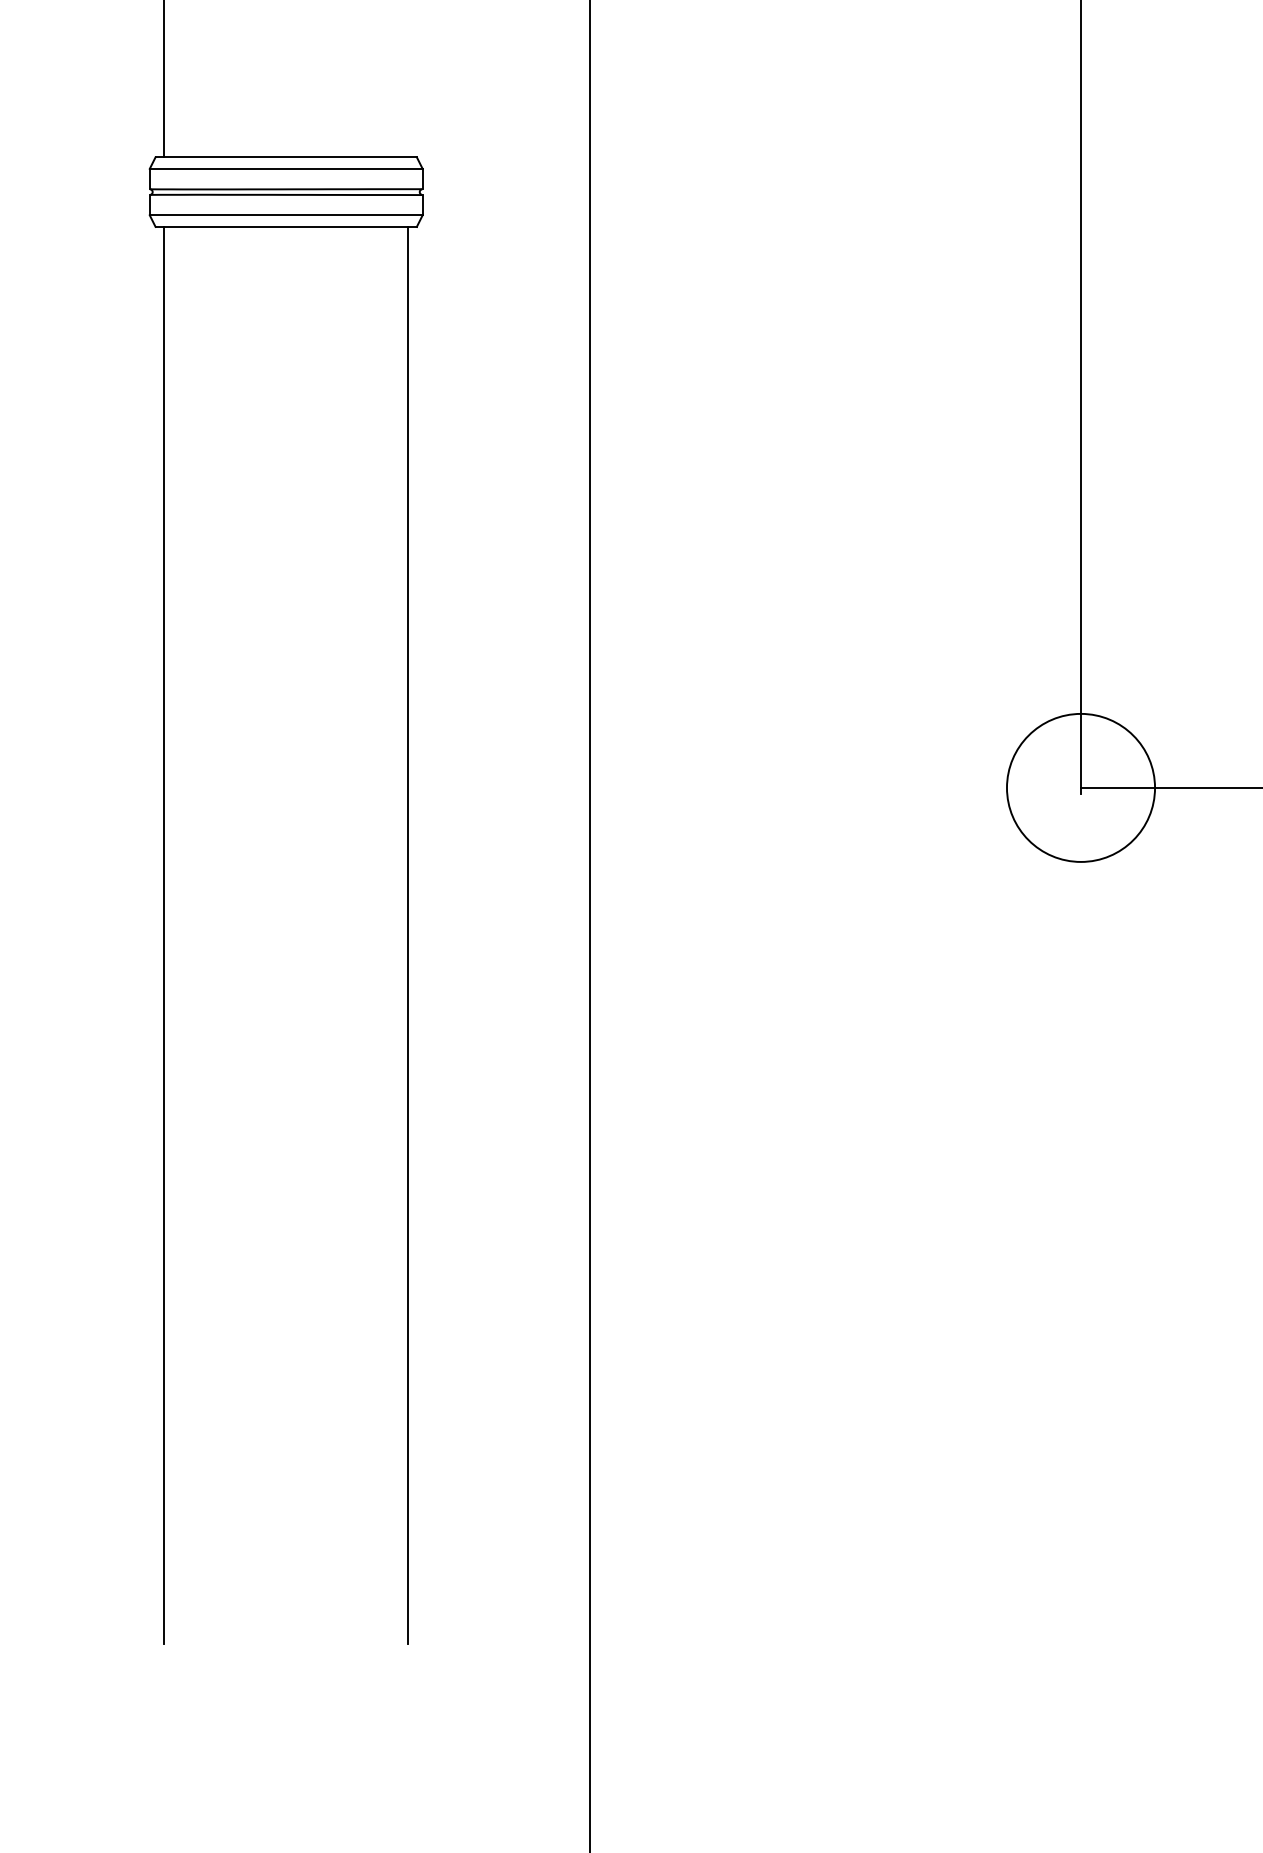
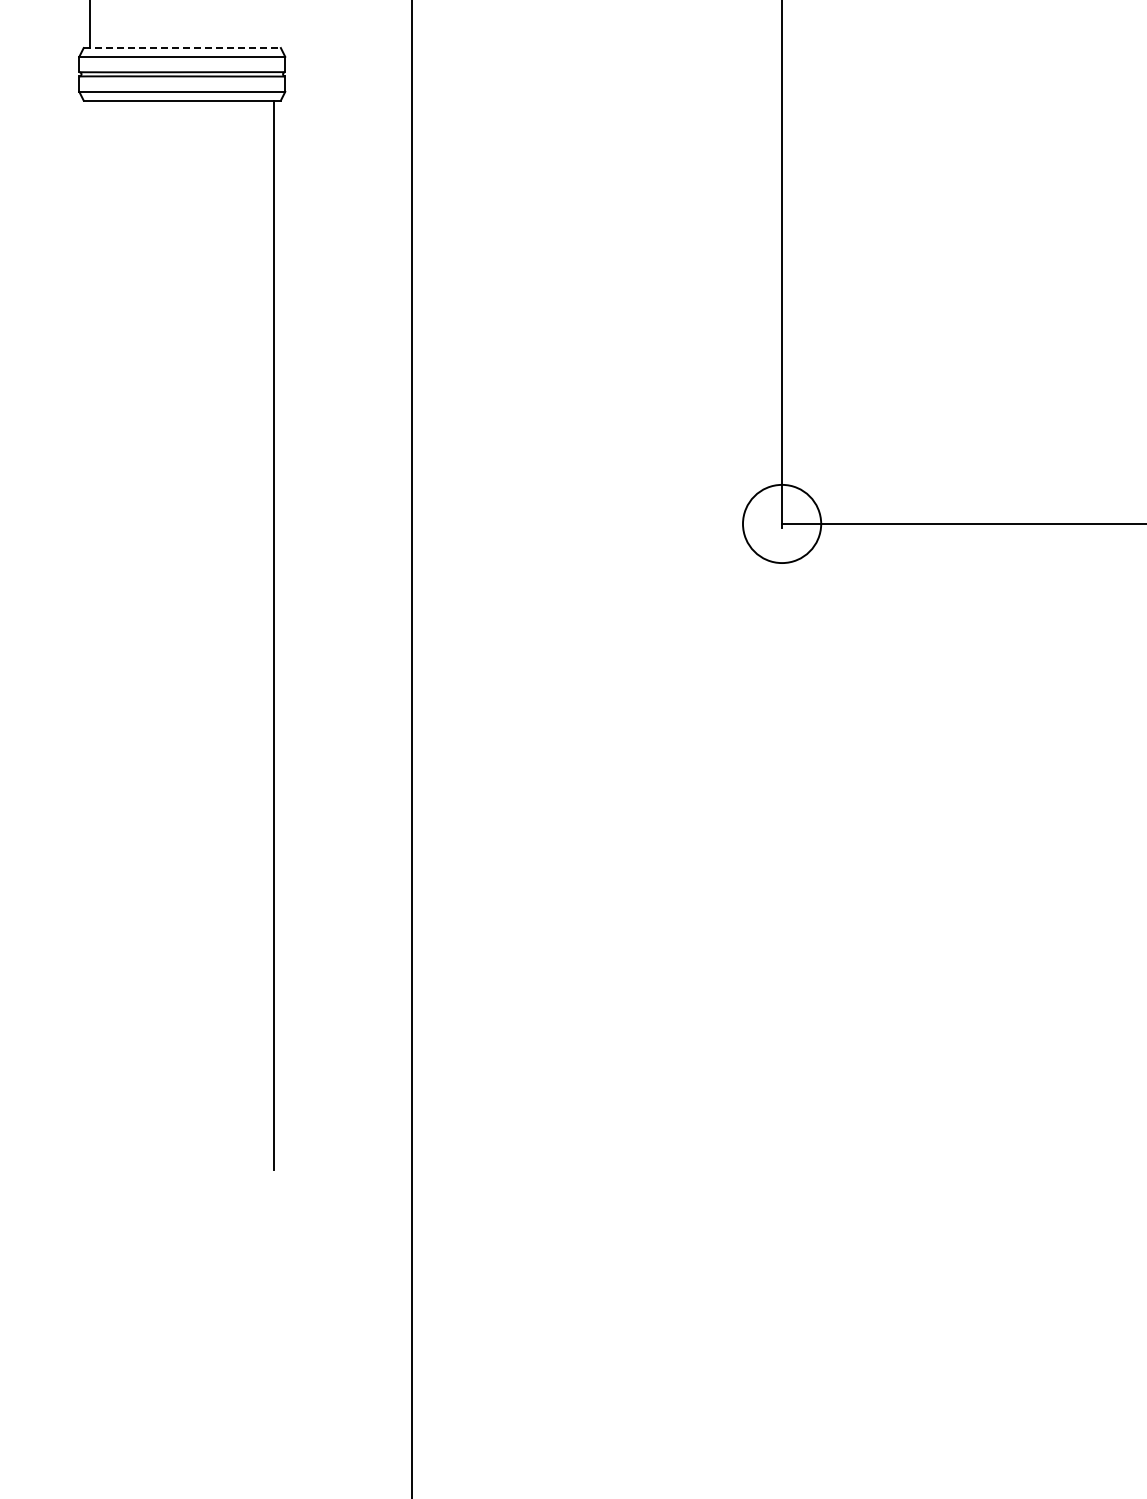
line: (286, 157) -> (182, 48), solid -> dashed
circle: (1080, 787) -> (781, 523), size x0.7
line: (164, 934) -> (90, 634), removed

